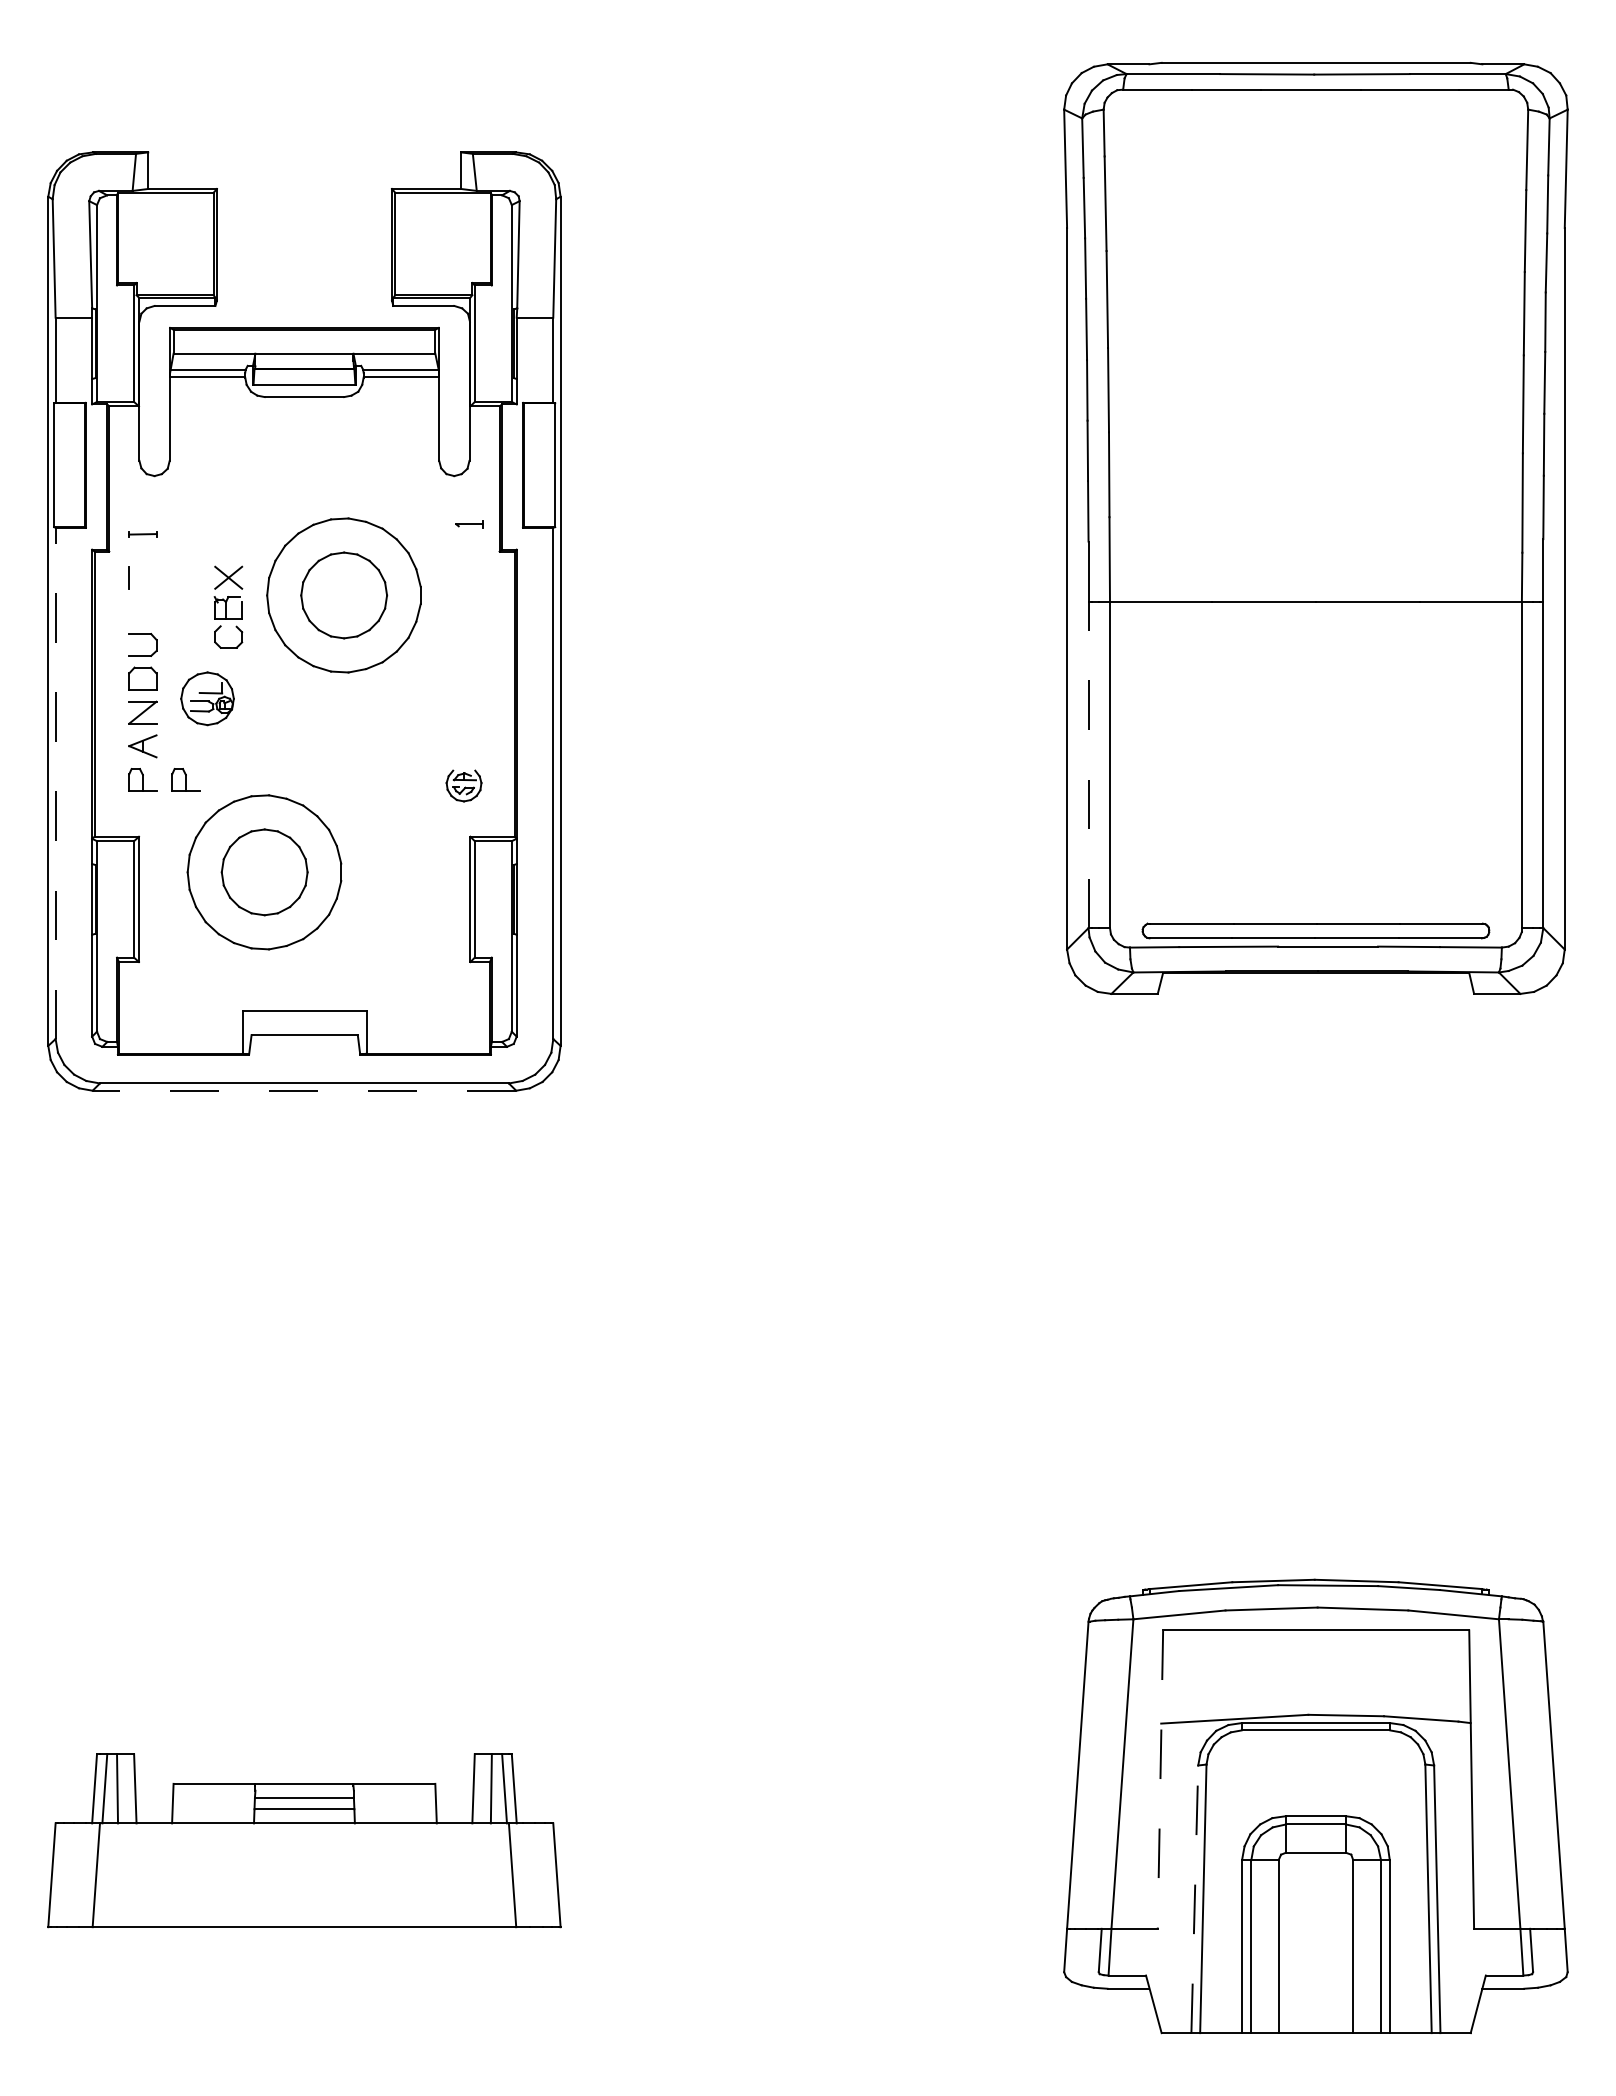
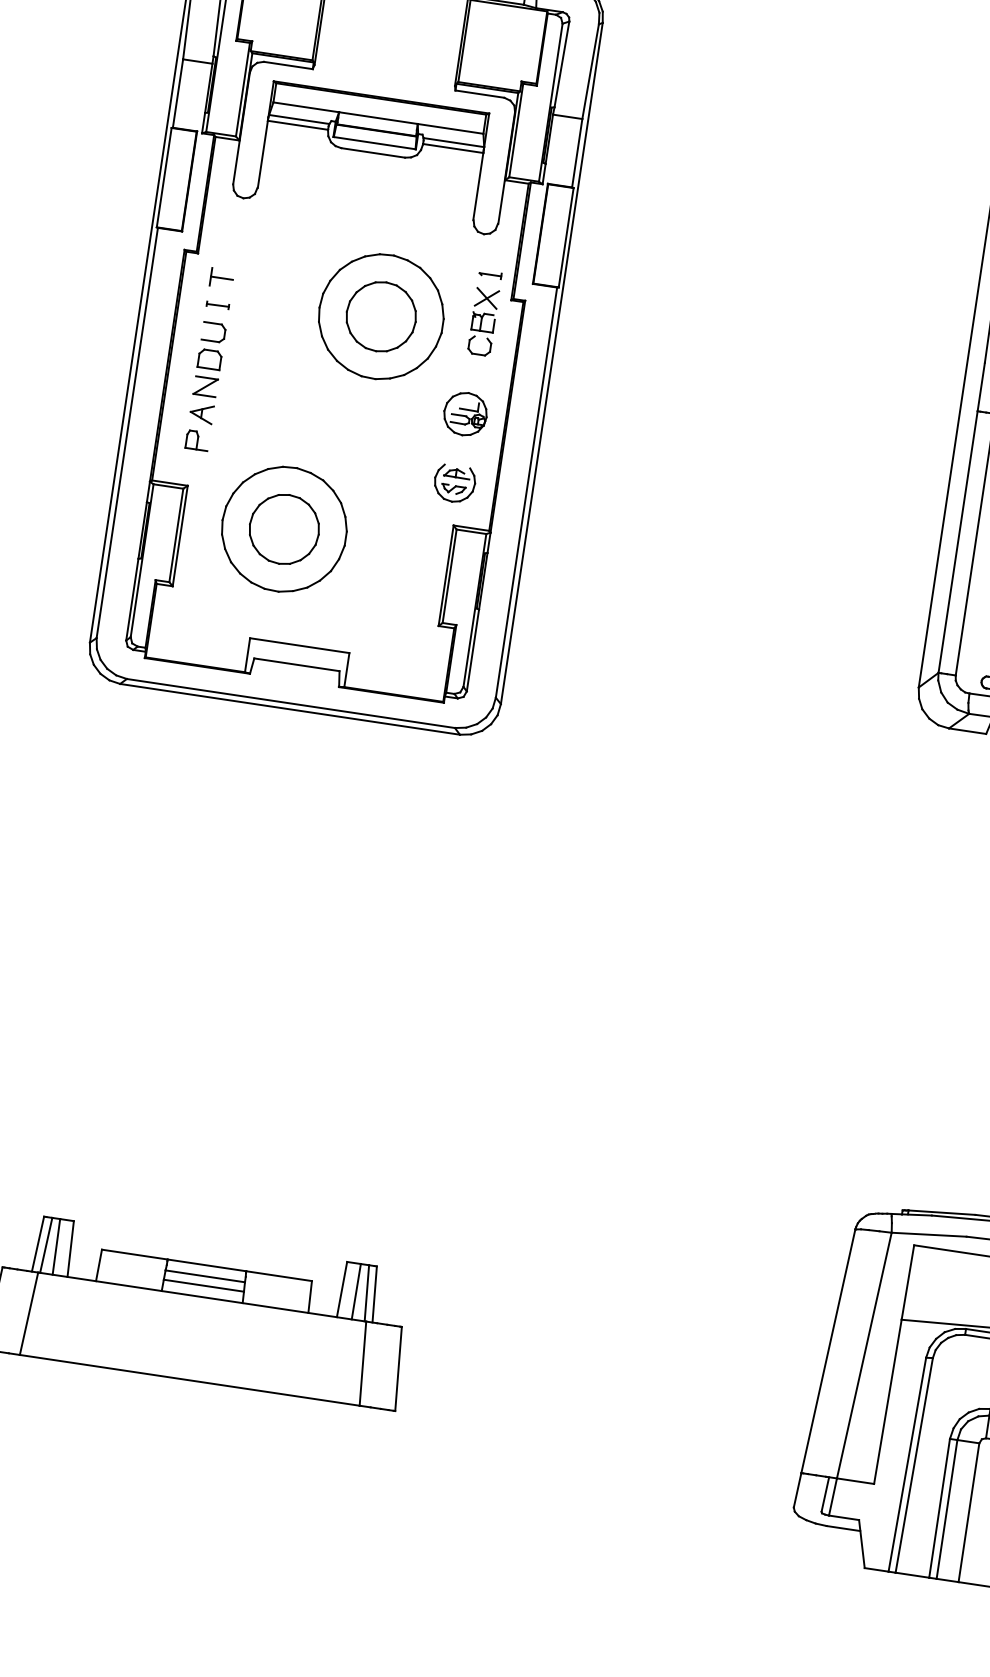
part: (142, 534) -> (217, 305), moved
line: (142, 577) -> (221, 278), added
part: (228, 606) -> (483, 321), moved
part: (207, 698) -> (465, 413), moved
line: (1088, 764) -> (958, 541), dashed -> solid
part: (185, 779) -> (231, 445), removed
line: (55, 783) -> (127, 433), dashed -> solid
part: (463, 785) -> (454, 483), size x1.43
line: (304, 1090) -> (290, 709), dashed -> solid
line: (1160, 1780) -> (894, 1365), dashed -> solid
line: (1194, 1899) -> (907, 1464), dashed -> solid

